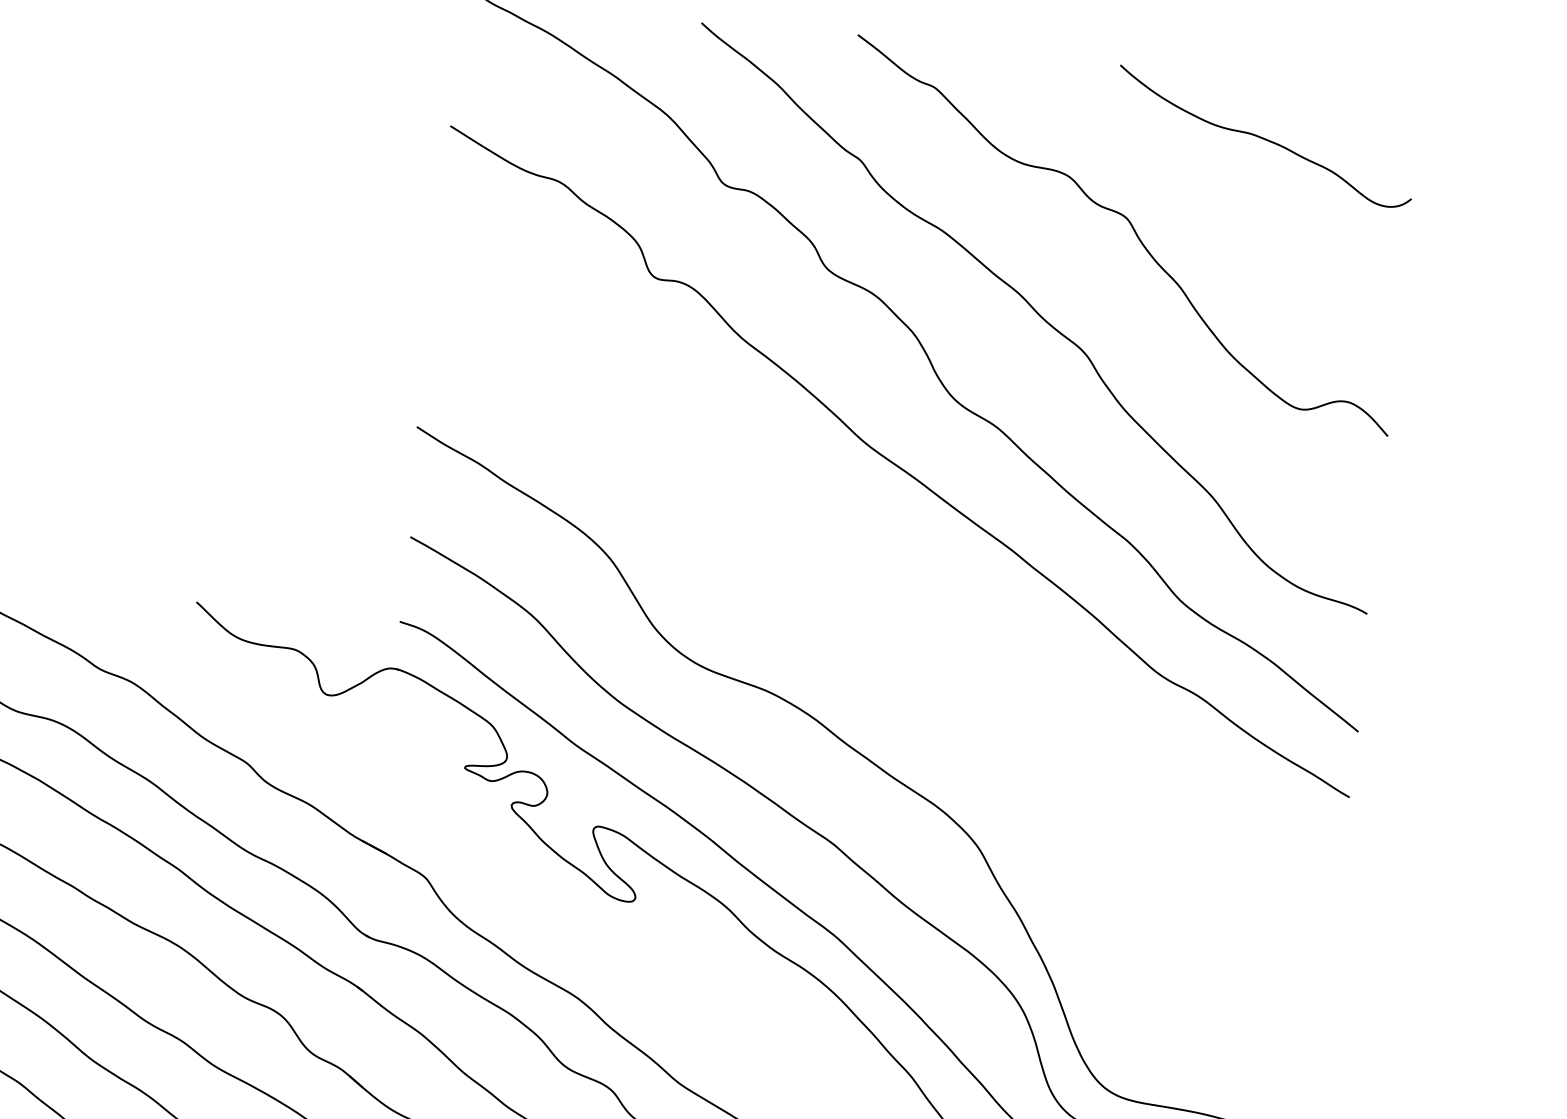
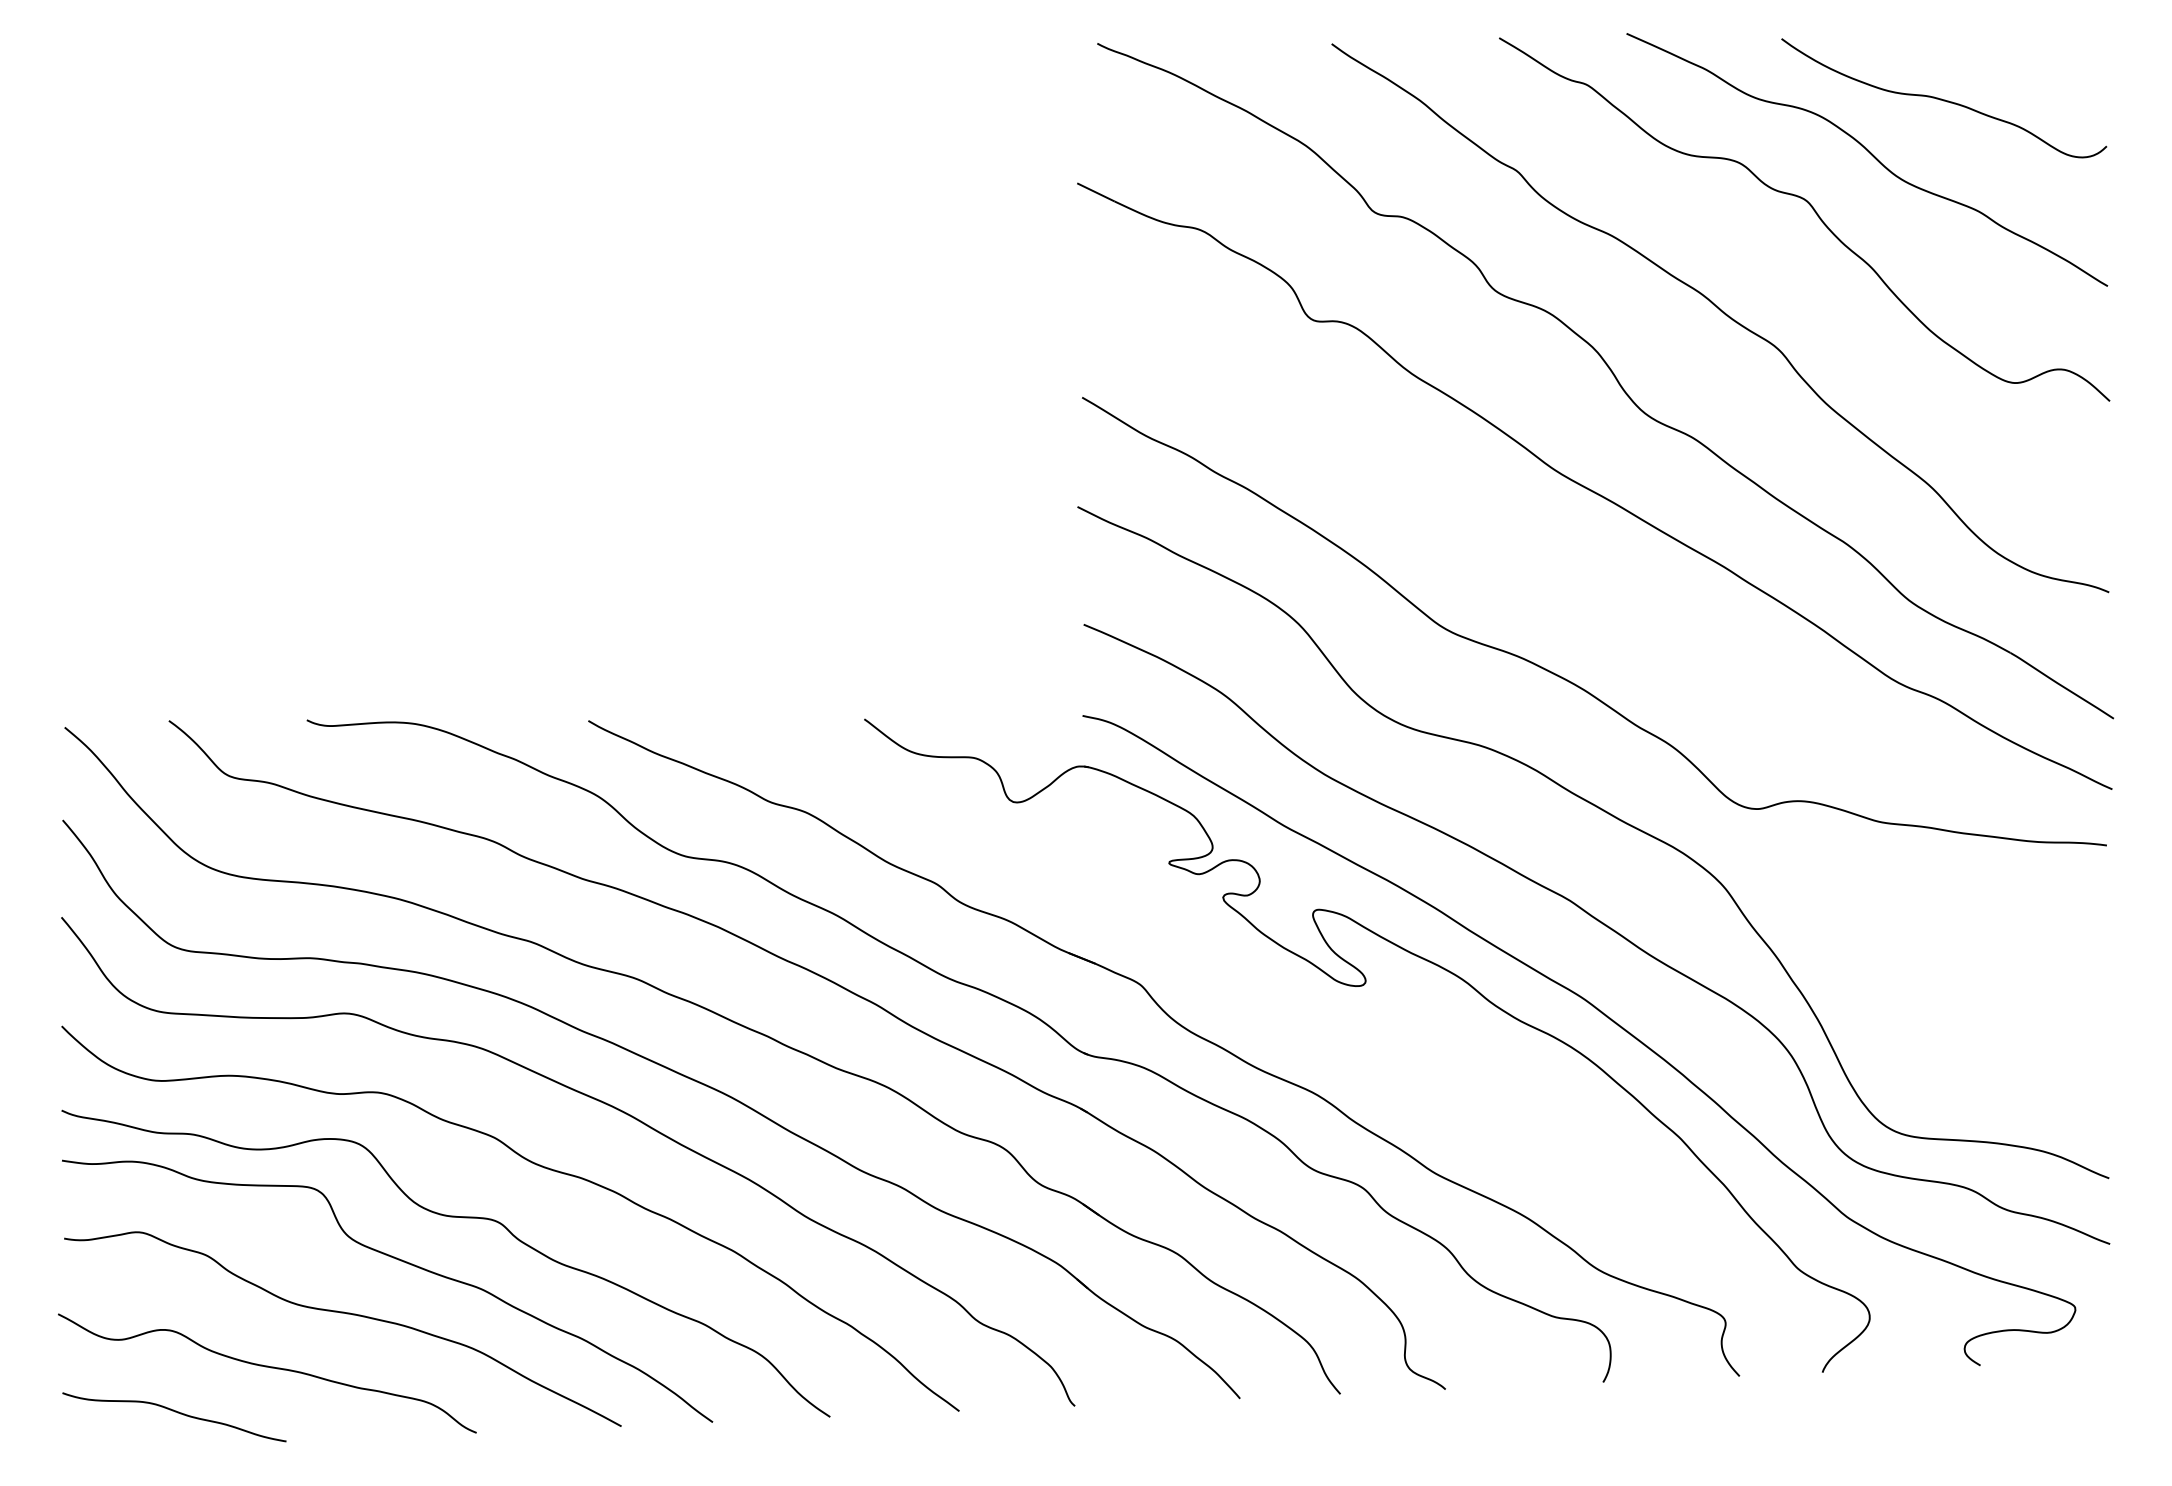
curve: (1191, 182) -> (1871, 155), added
curve: (852, 637) -> (1565, 678), added

